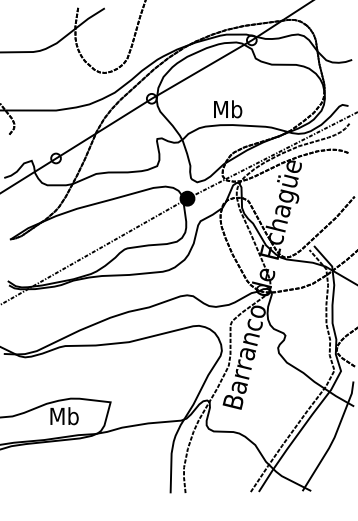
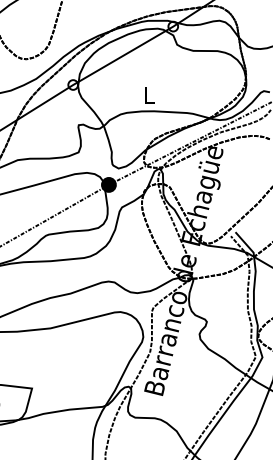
text: (228, 109) -> (149, 95), Mb -> L

